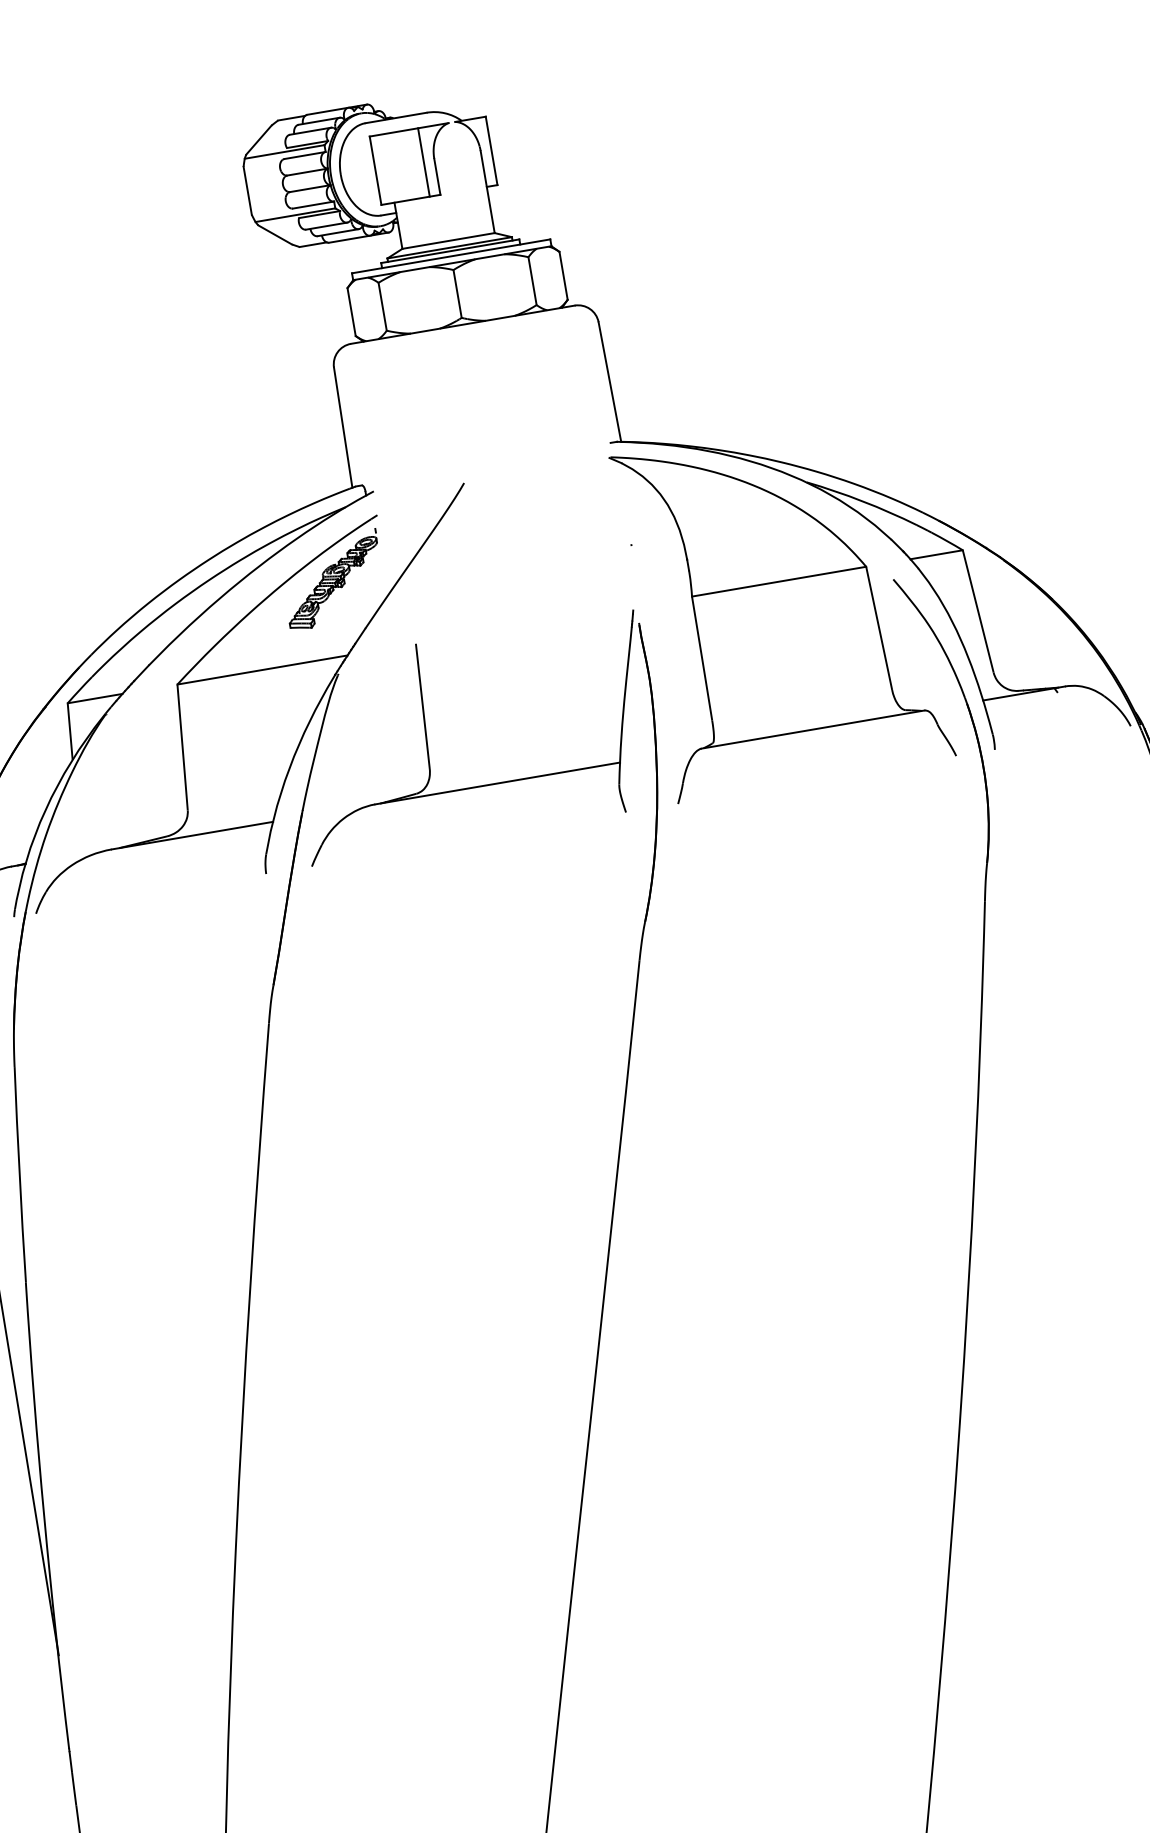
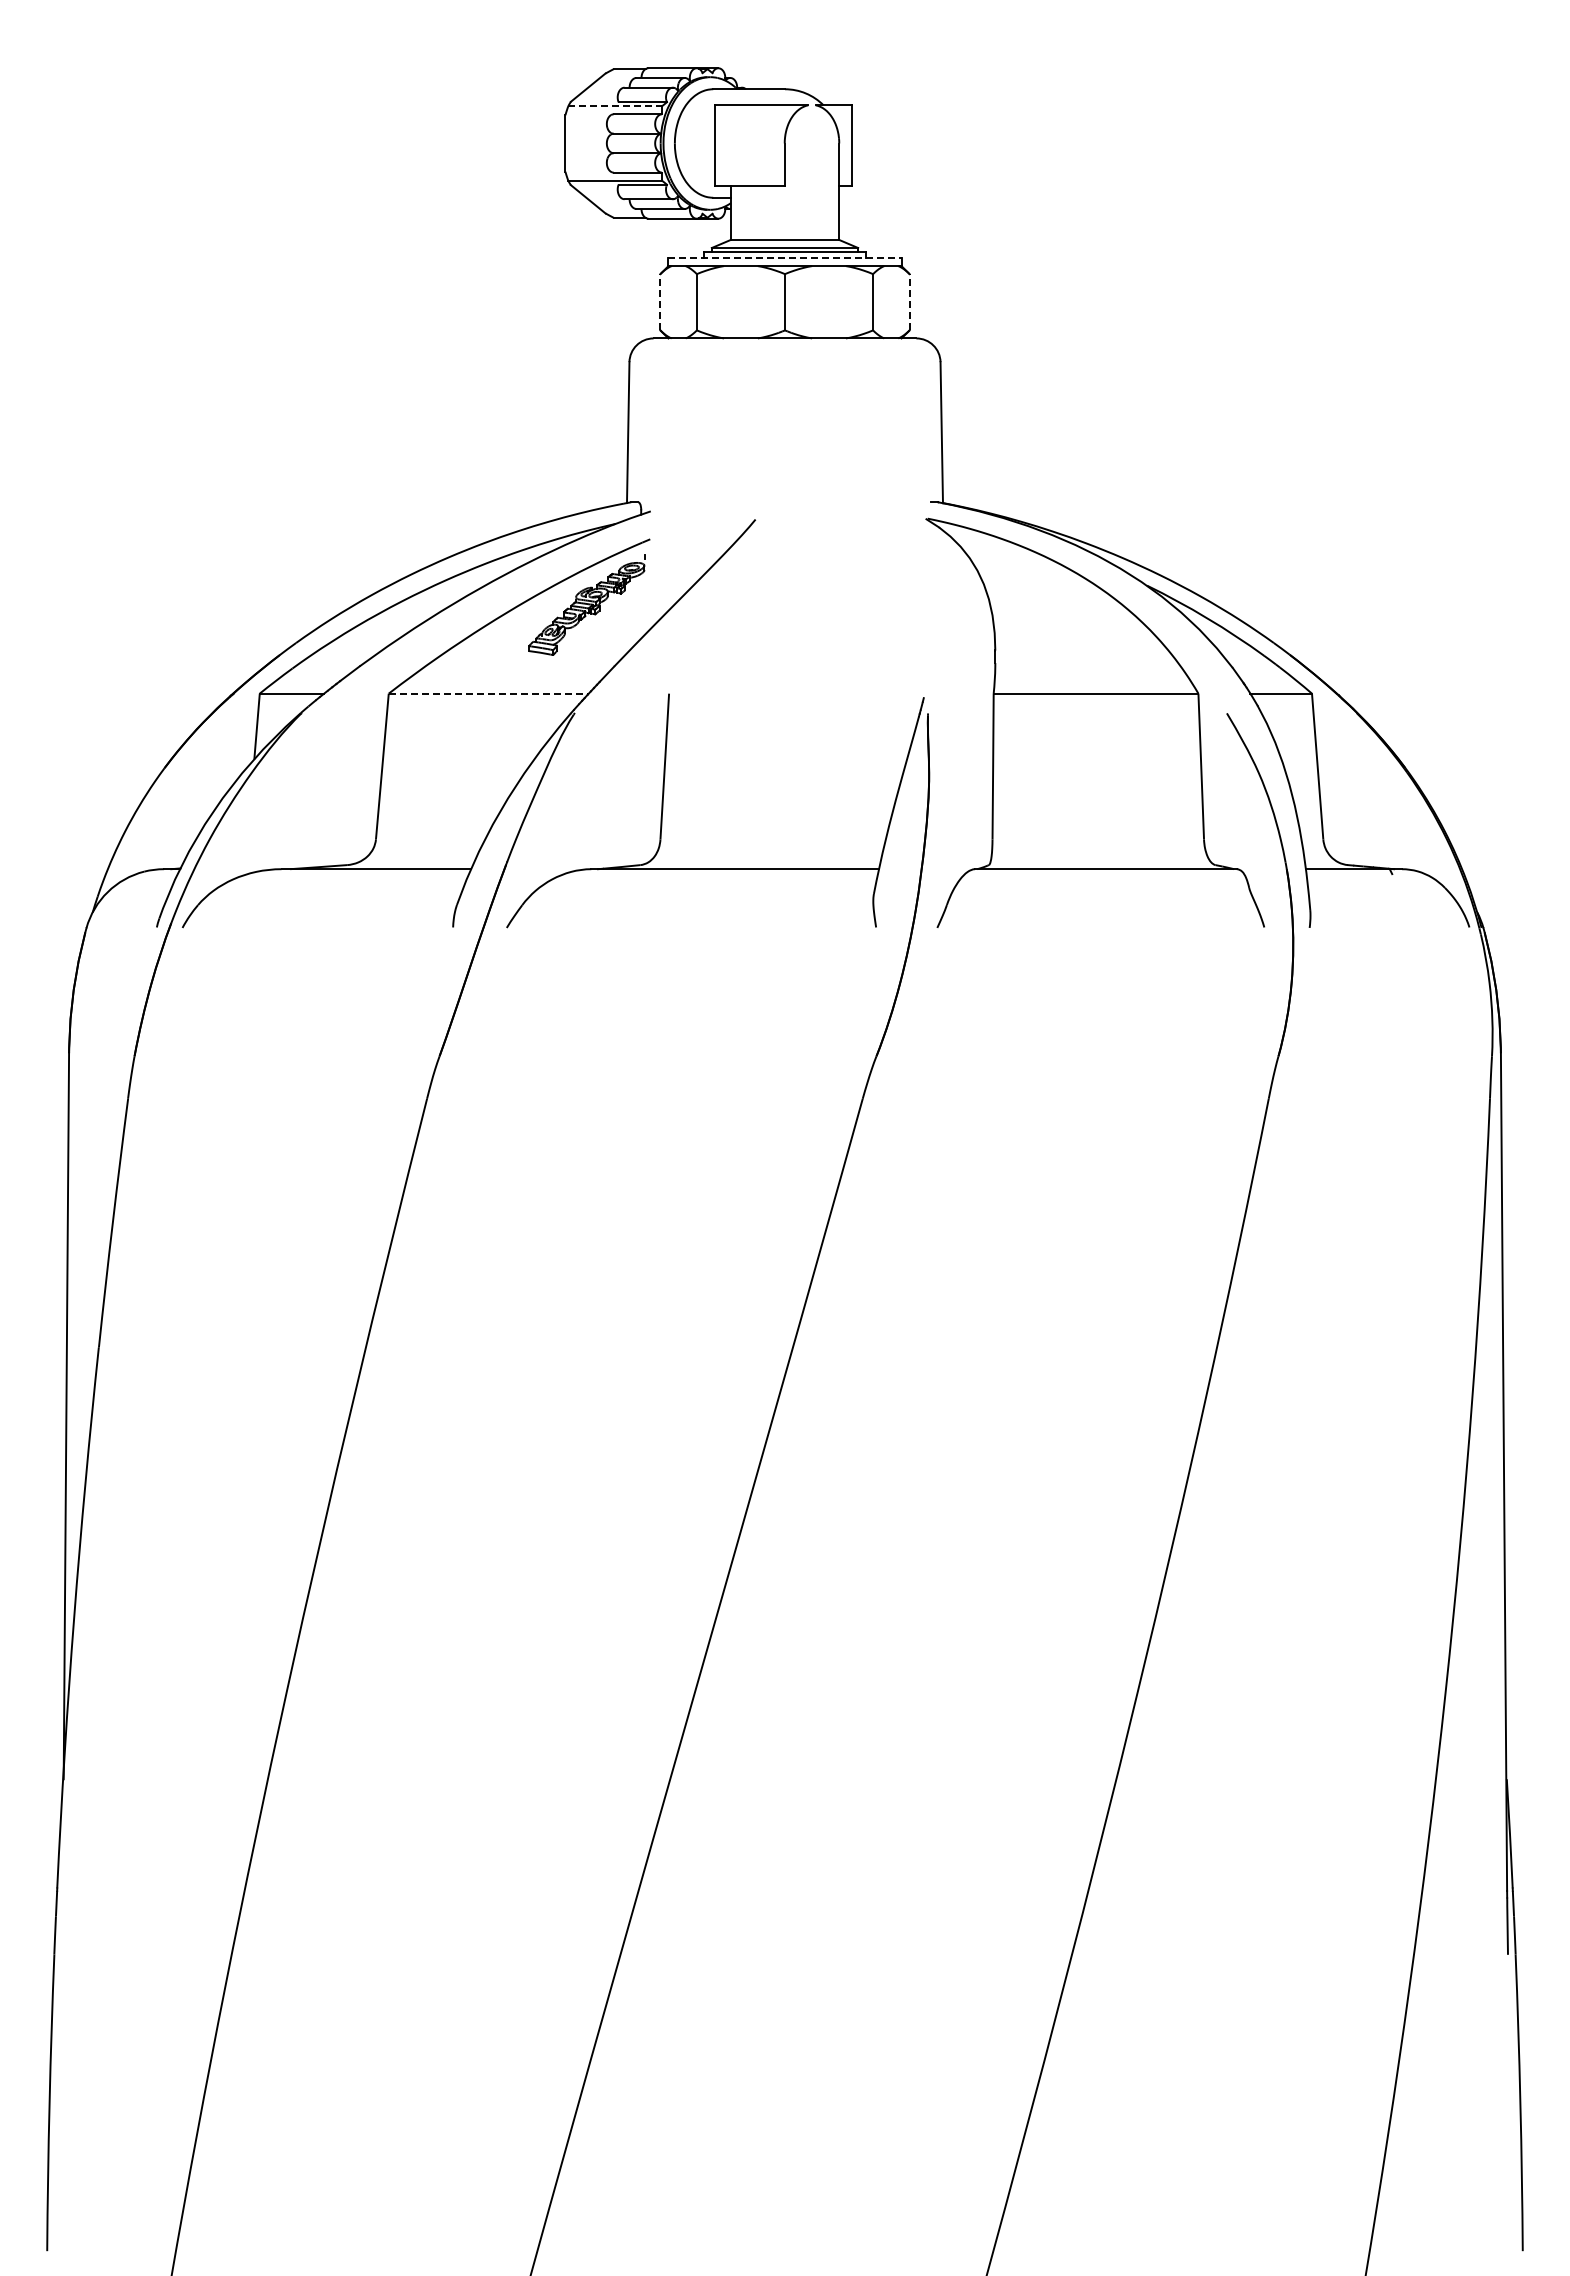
line: (284, 152) -> (615, 106), solid -> dashed
line: (424, 162) -> (772, 145), removed
line: (451, 256) -> (785, 258), solid -> dashed
line: (563, 275) -> (909, 301), solid -> dashed
line: (351, 311) -> (660, 301), solid -> dashed
line: (263, 669) -> (489, 693), solid -> dashed

